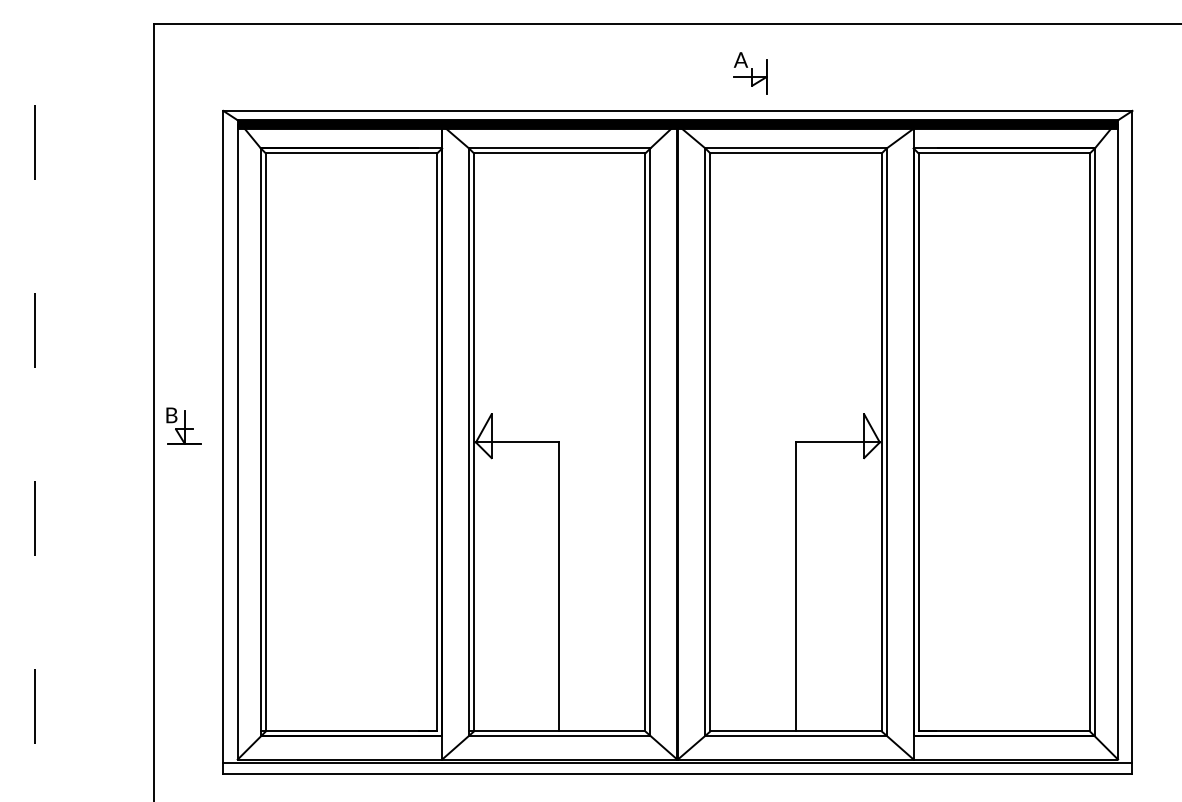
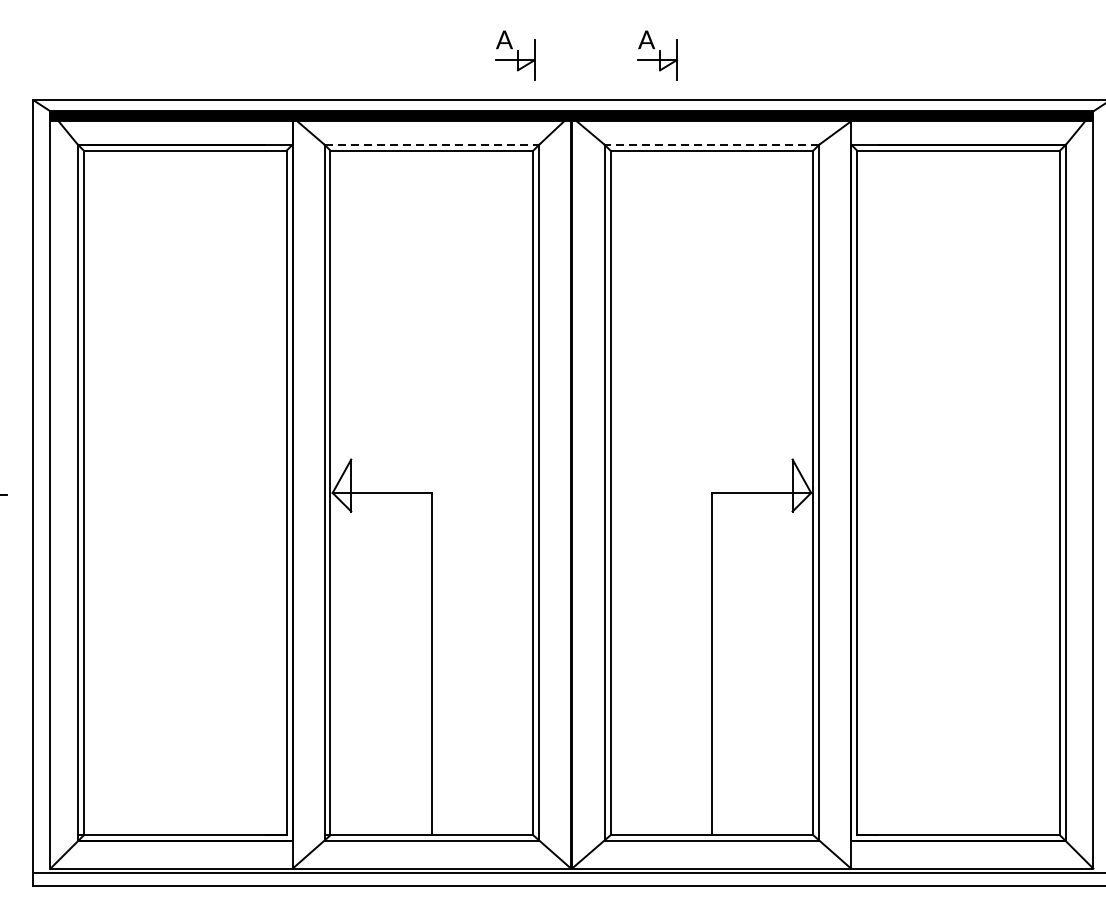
part: (630, 73) -> (515, 55), added
line: (559, 148) -> (431, 144), solid -> dashed
line: (796, 148) -> (712, 144), solid -> dashed

